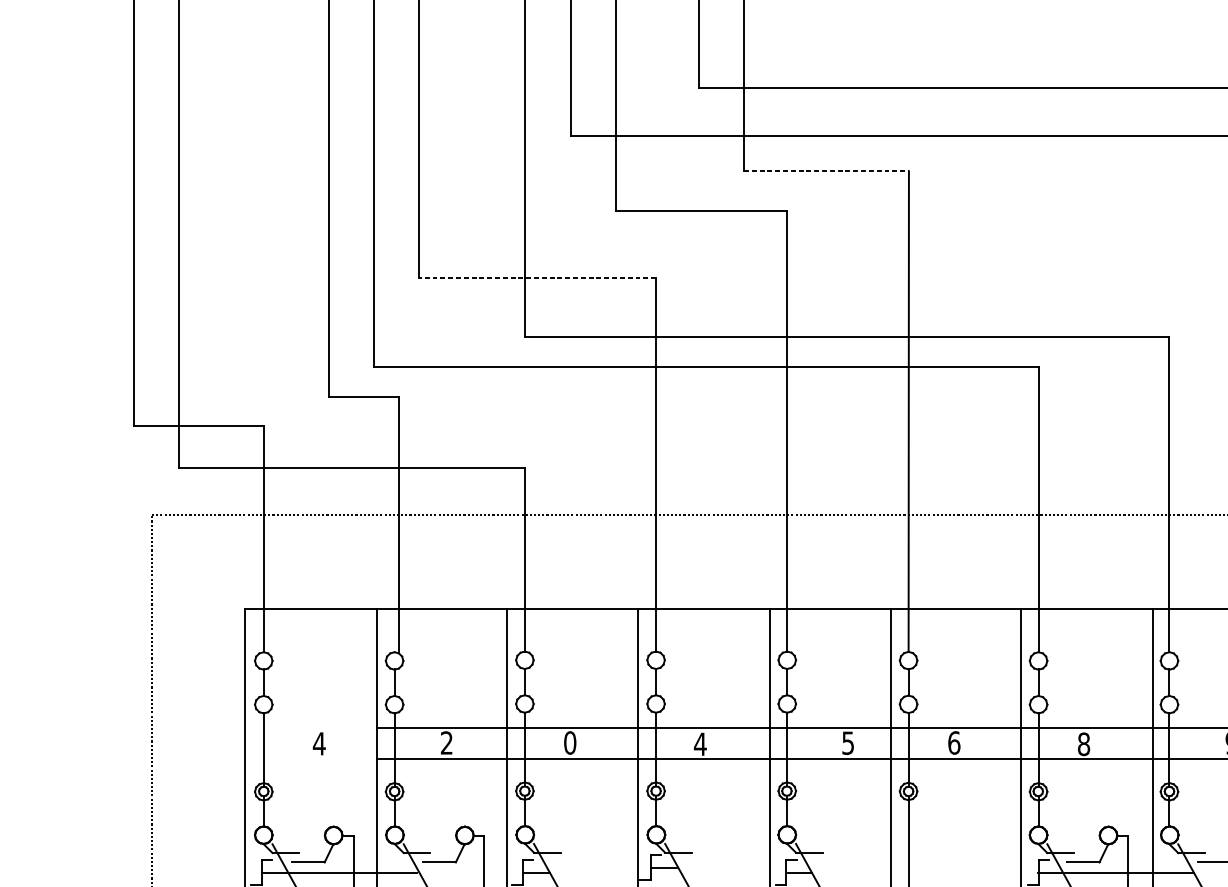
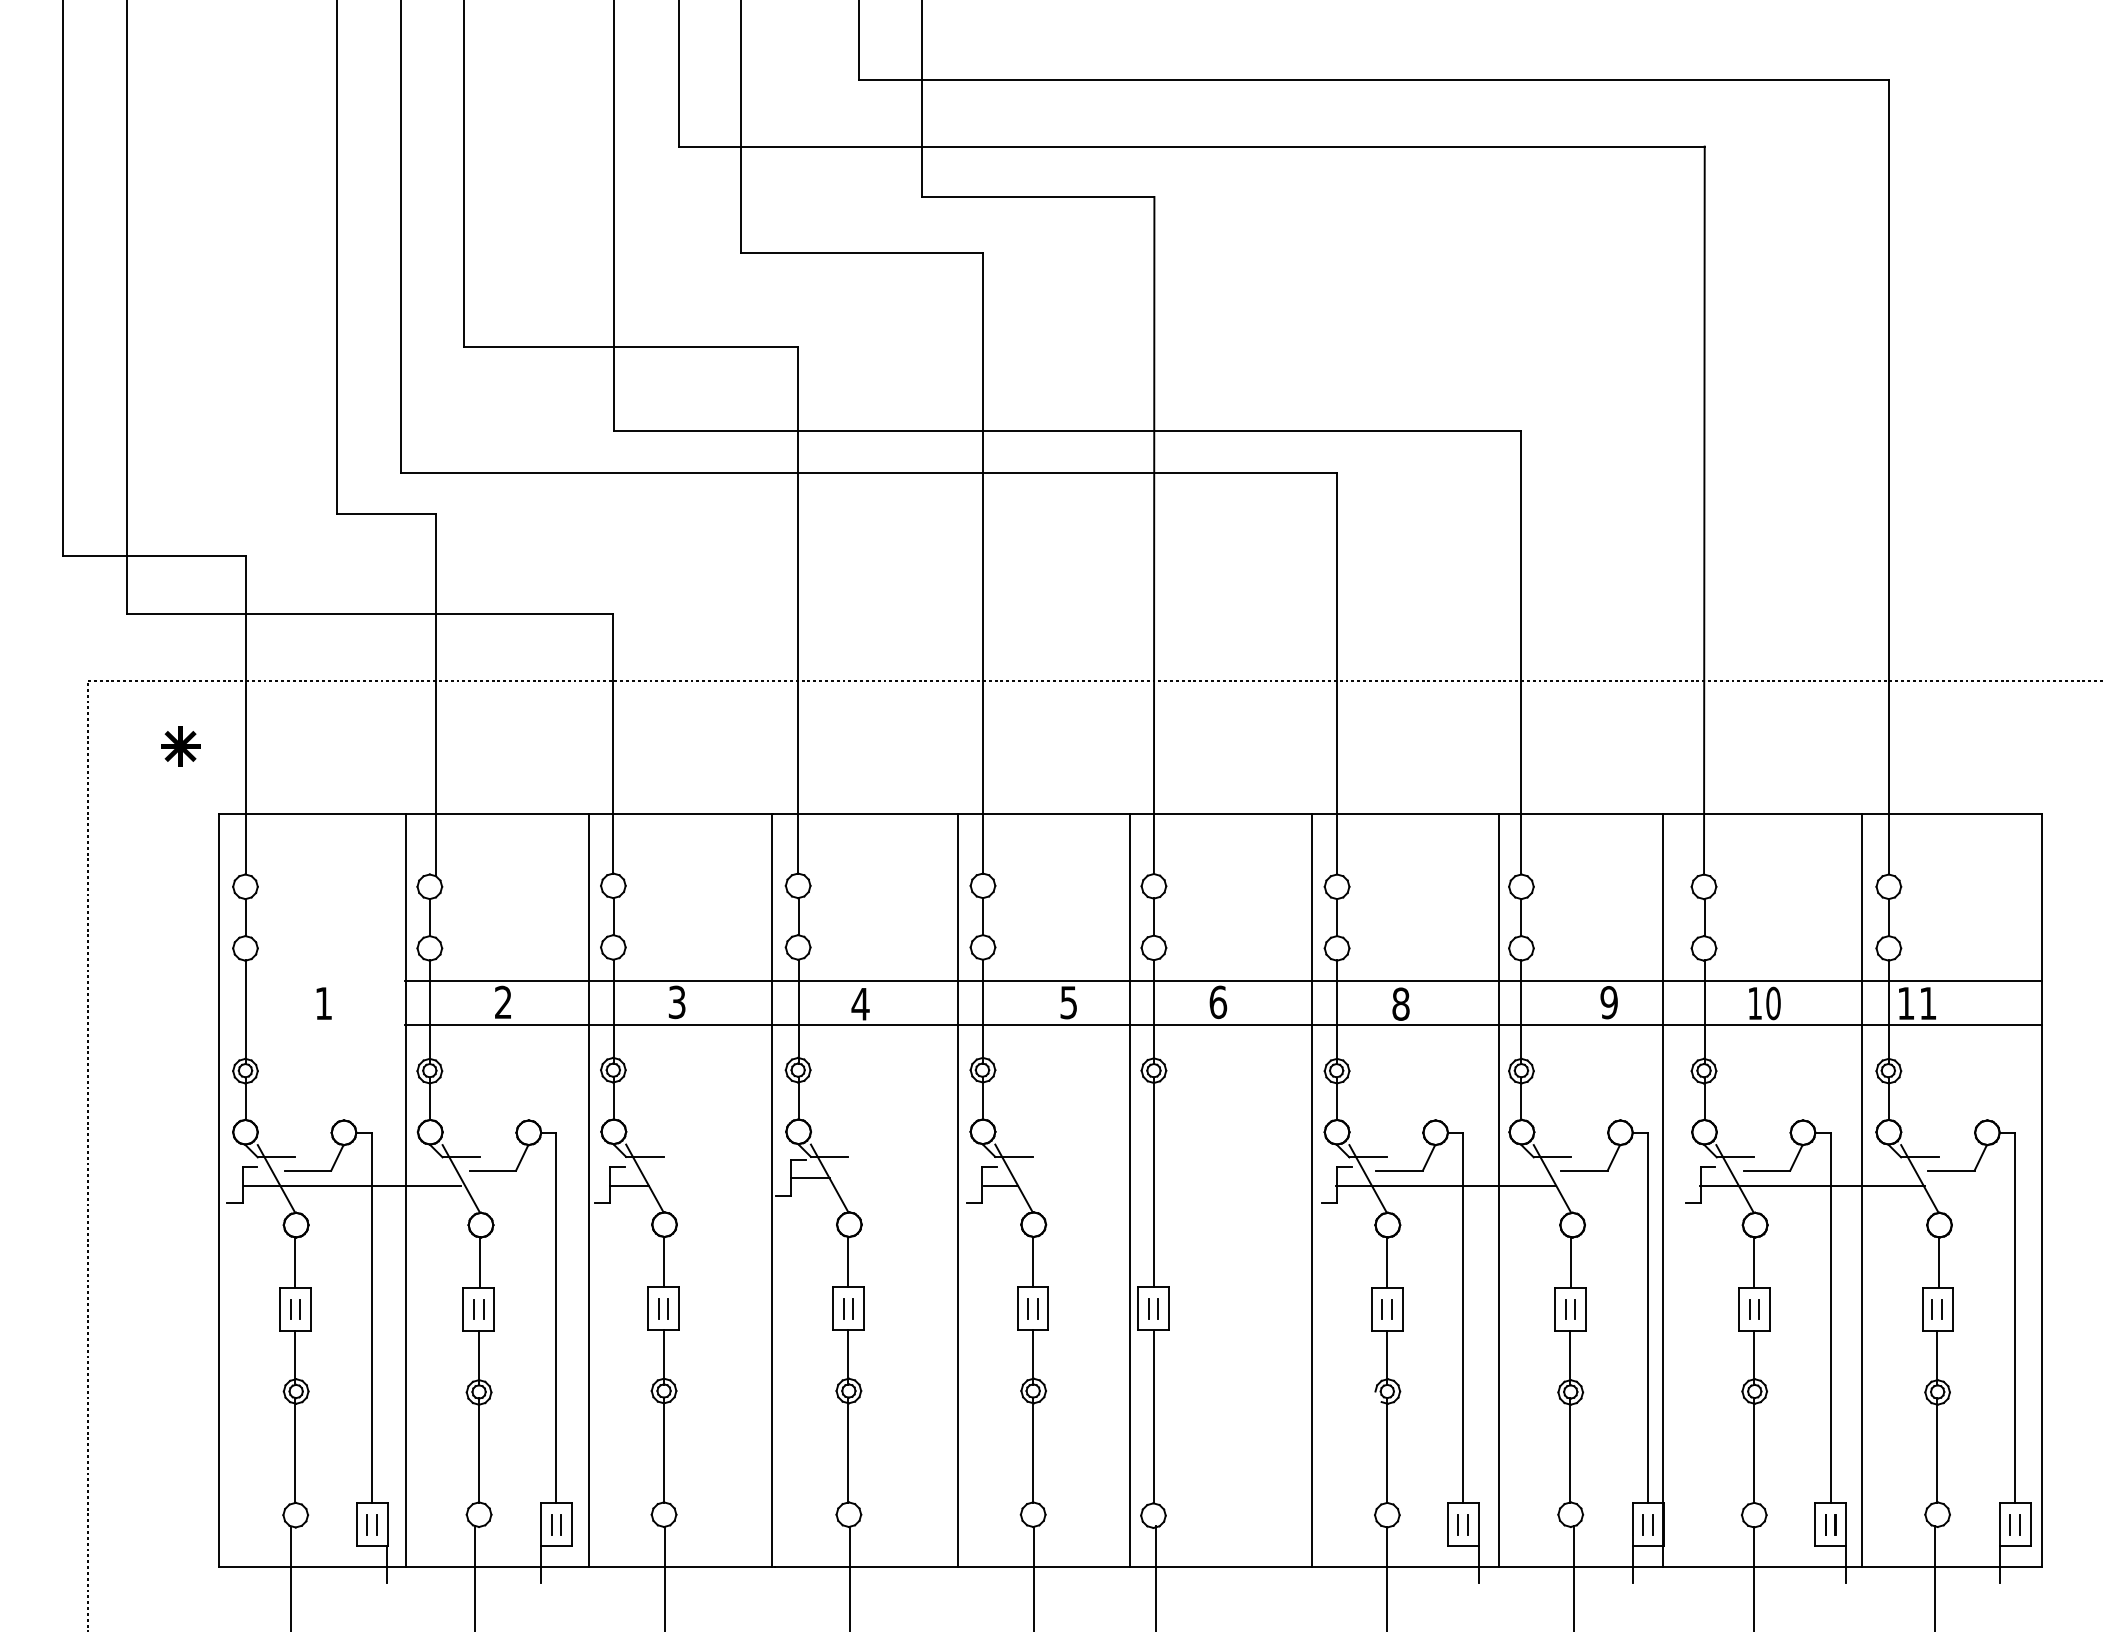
line: (826, 170) -> (1038, 196), dashed -> solid
line: (537, 278) -> (630, 347), dashed -> solid
part: (217, 561) -> (180, 746), added
text: (319, 743) -> (323, 1003), 4 -> 1
text: (569, 743) -> (676, 1002), 0 -> 3

